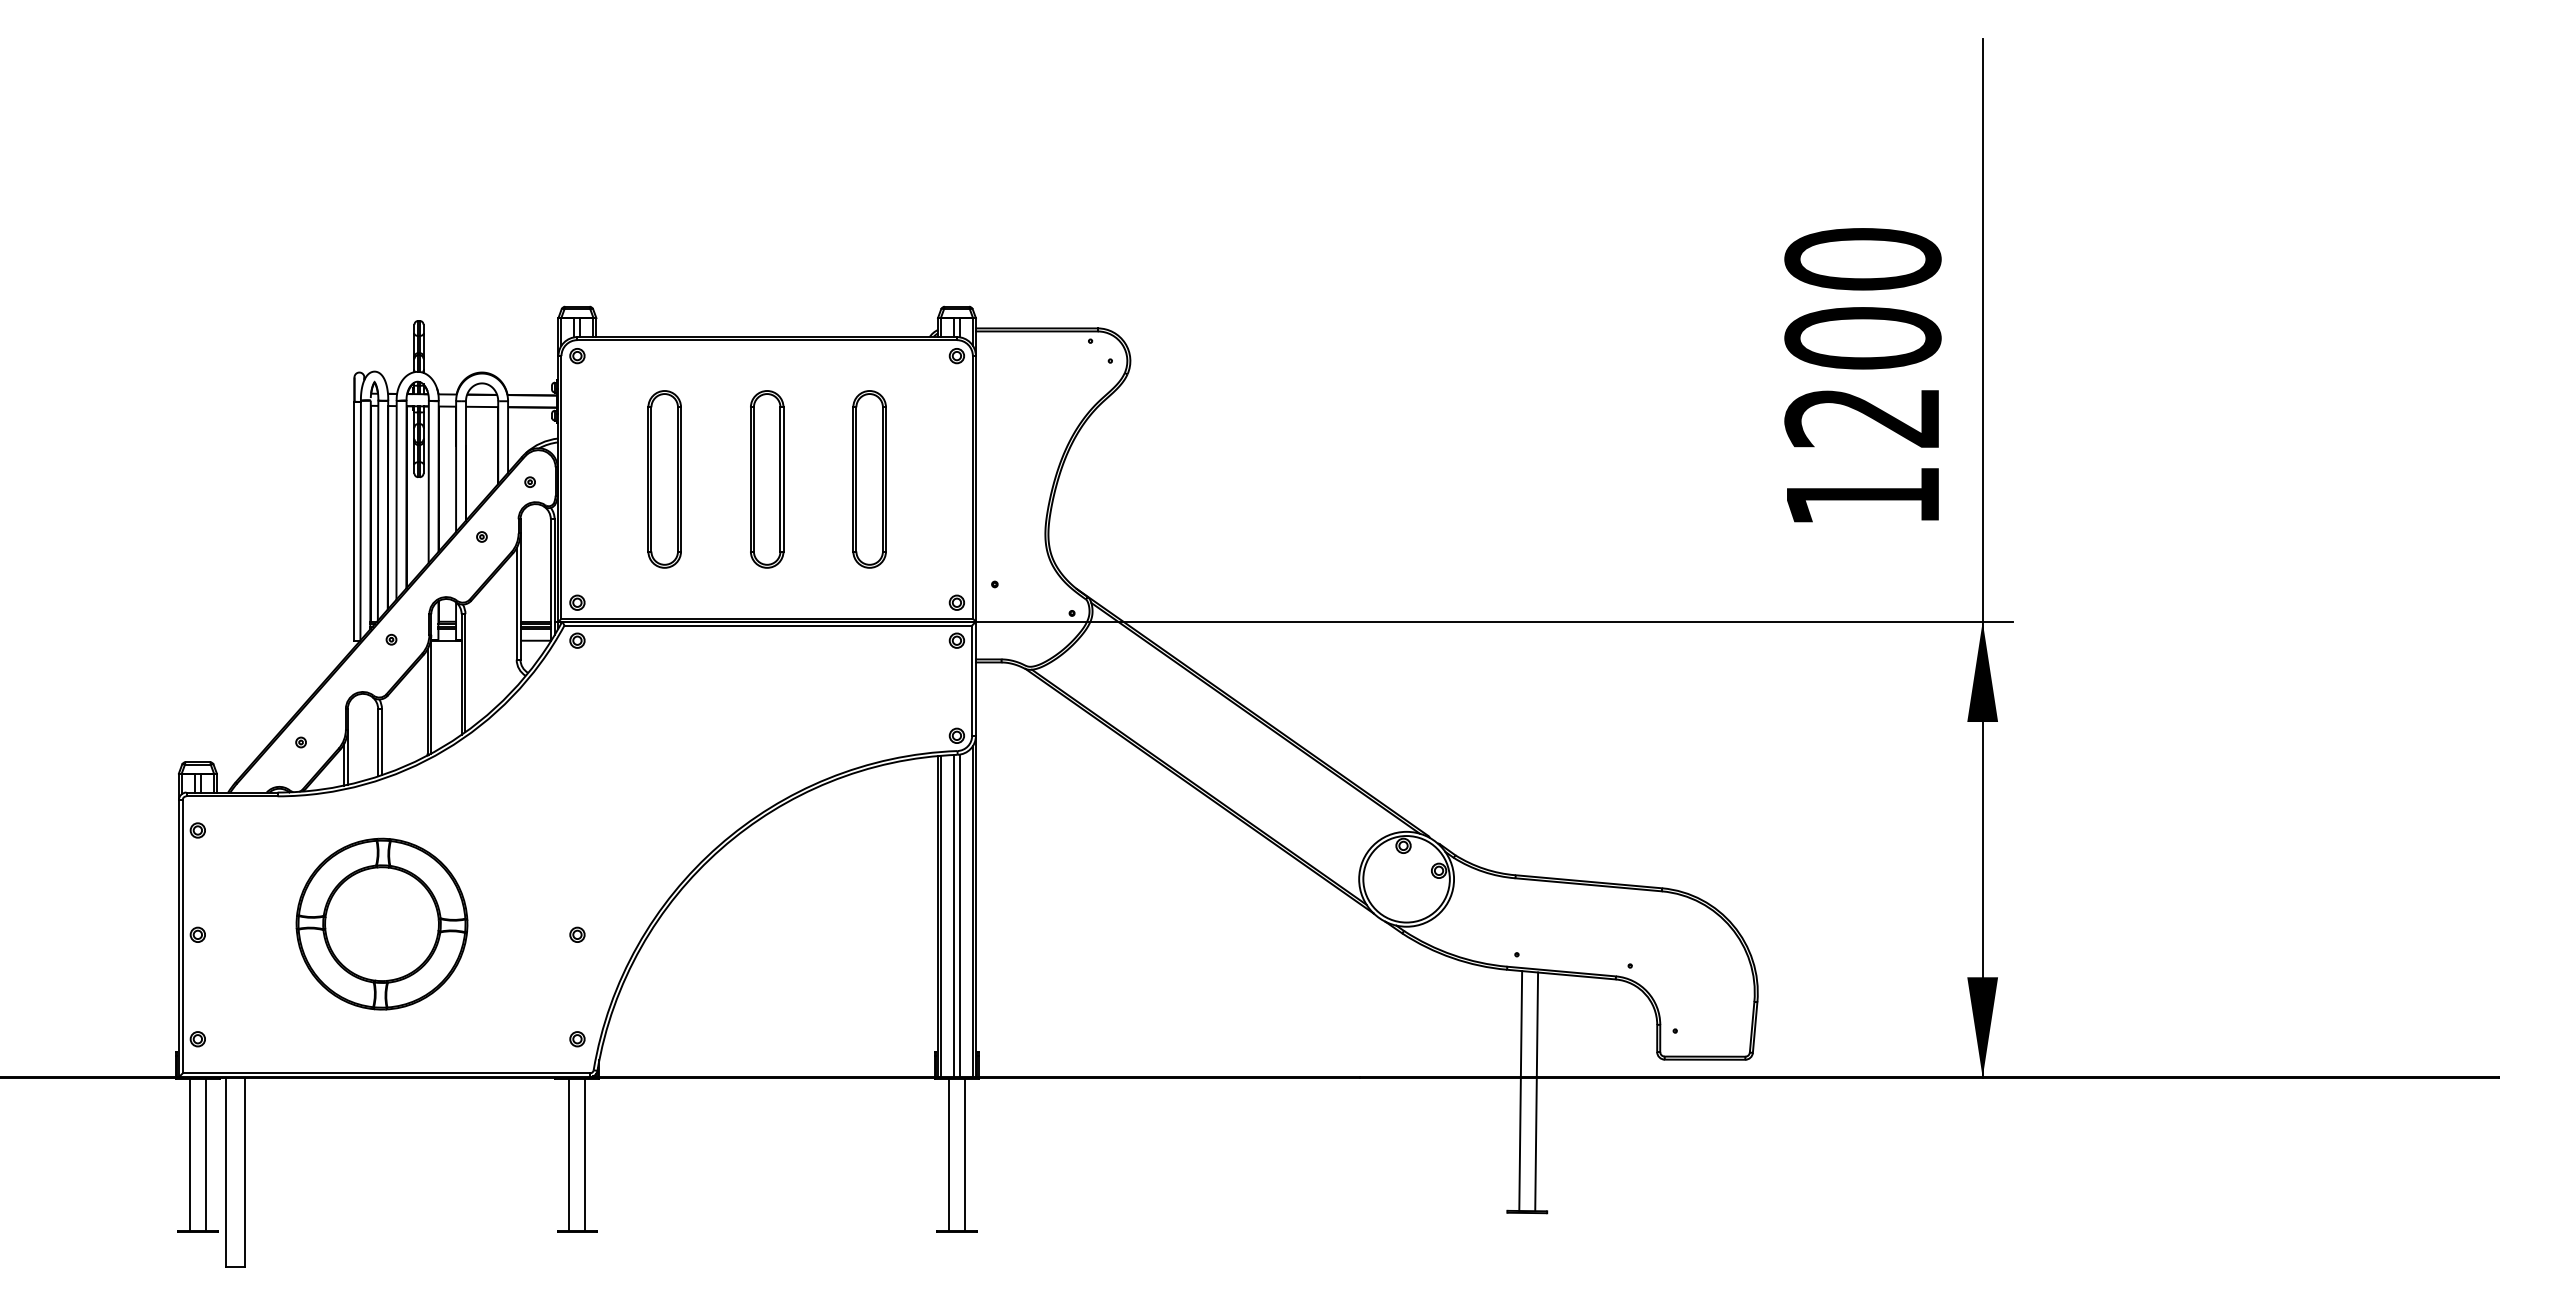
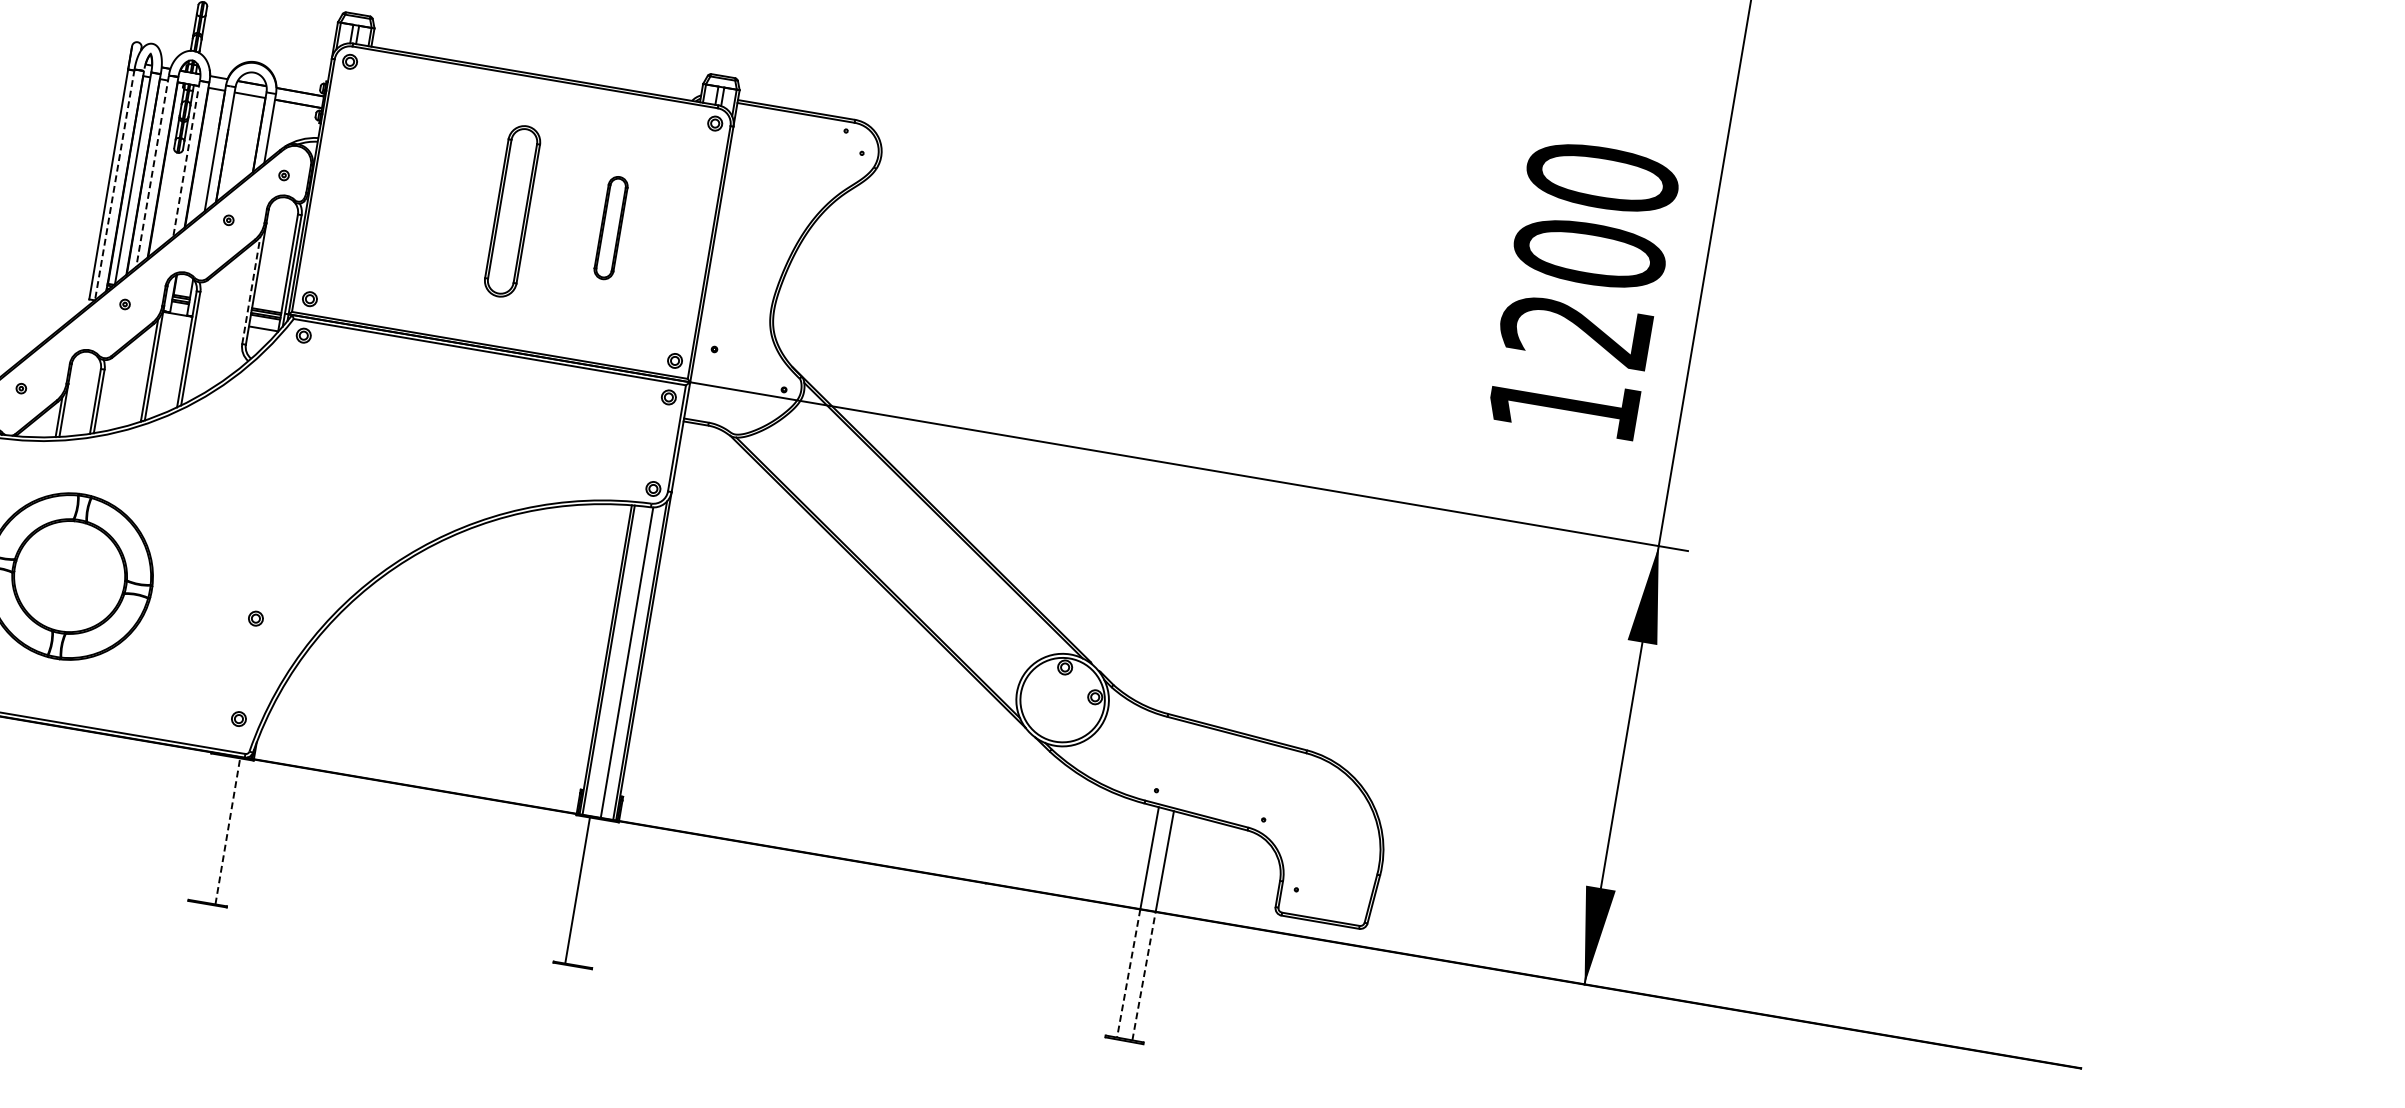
part: (664, 479) -> (413, 194), removed
part: (869, 479) -> (610, 228), size x0.6
line: (428, 482) -> (186, 159), solid -> dashed
line: (396, 500) -> (152, 171), solid -> dashed
line: (360, 520) -> (114, 184), solid -> dashed
line: (516, 603) -> (251, 289), solid -> dashed
line: (953, 915) -> (620, 661), removed
line: (1520, 1144) -> (1129, 973), solid -> dashed
line: (1536, 1144) -> (1144, 976), solid -> dashed
line: (569, 1154) -> (212, 828), removed
line: (585, 1154) -> (227, 831), solid -> dashed
line: (964, 1154) -> (592, 892), removed

